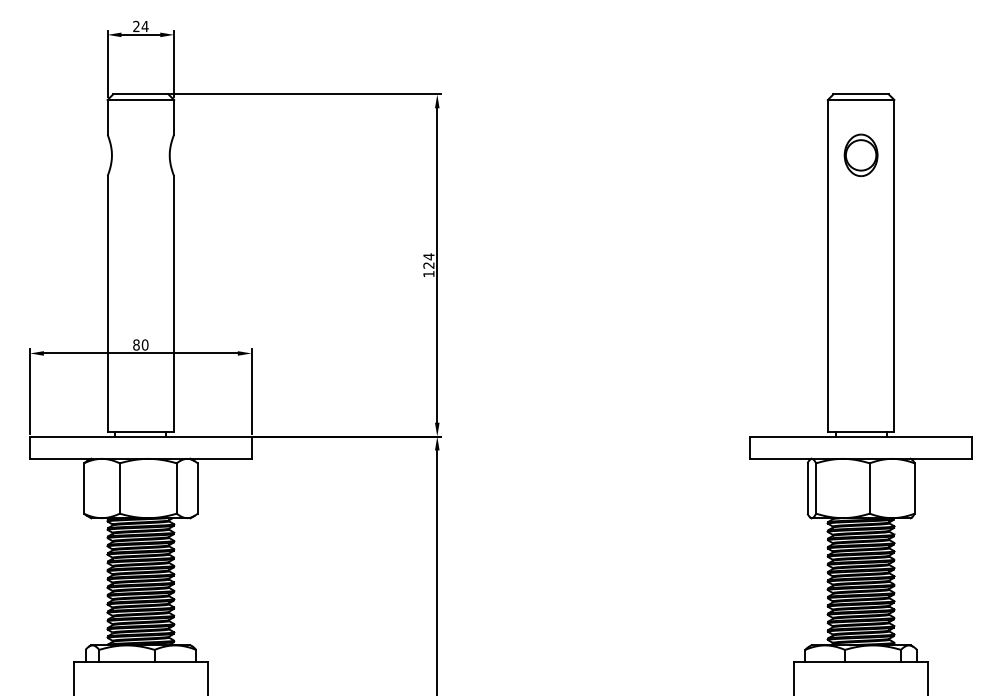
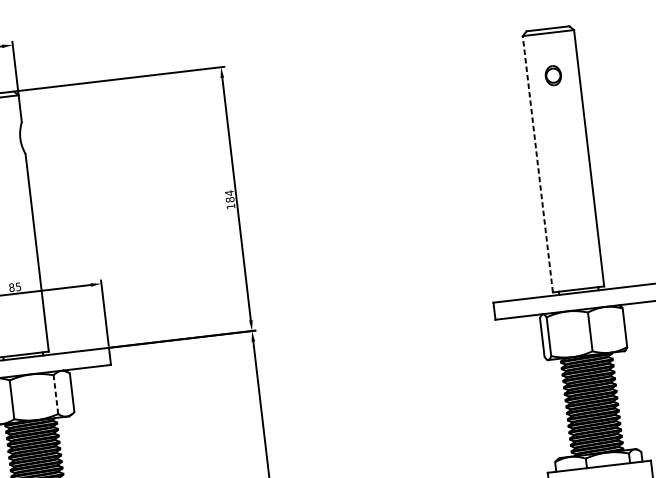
part: (860, 154) -> (552, 75), size x0.6
text: (428, 265) -> (229, 199), 124 -> 184
line: (827, 265) -> (537, 163), solid -> dashed
text: (144, 344) -> (17, 286), 80 -> 85
line: (176, 488) -> (55, 394), solid -> dashed

